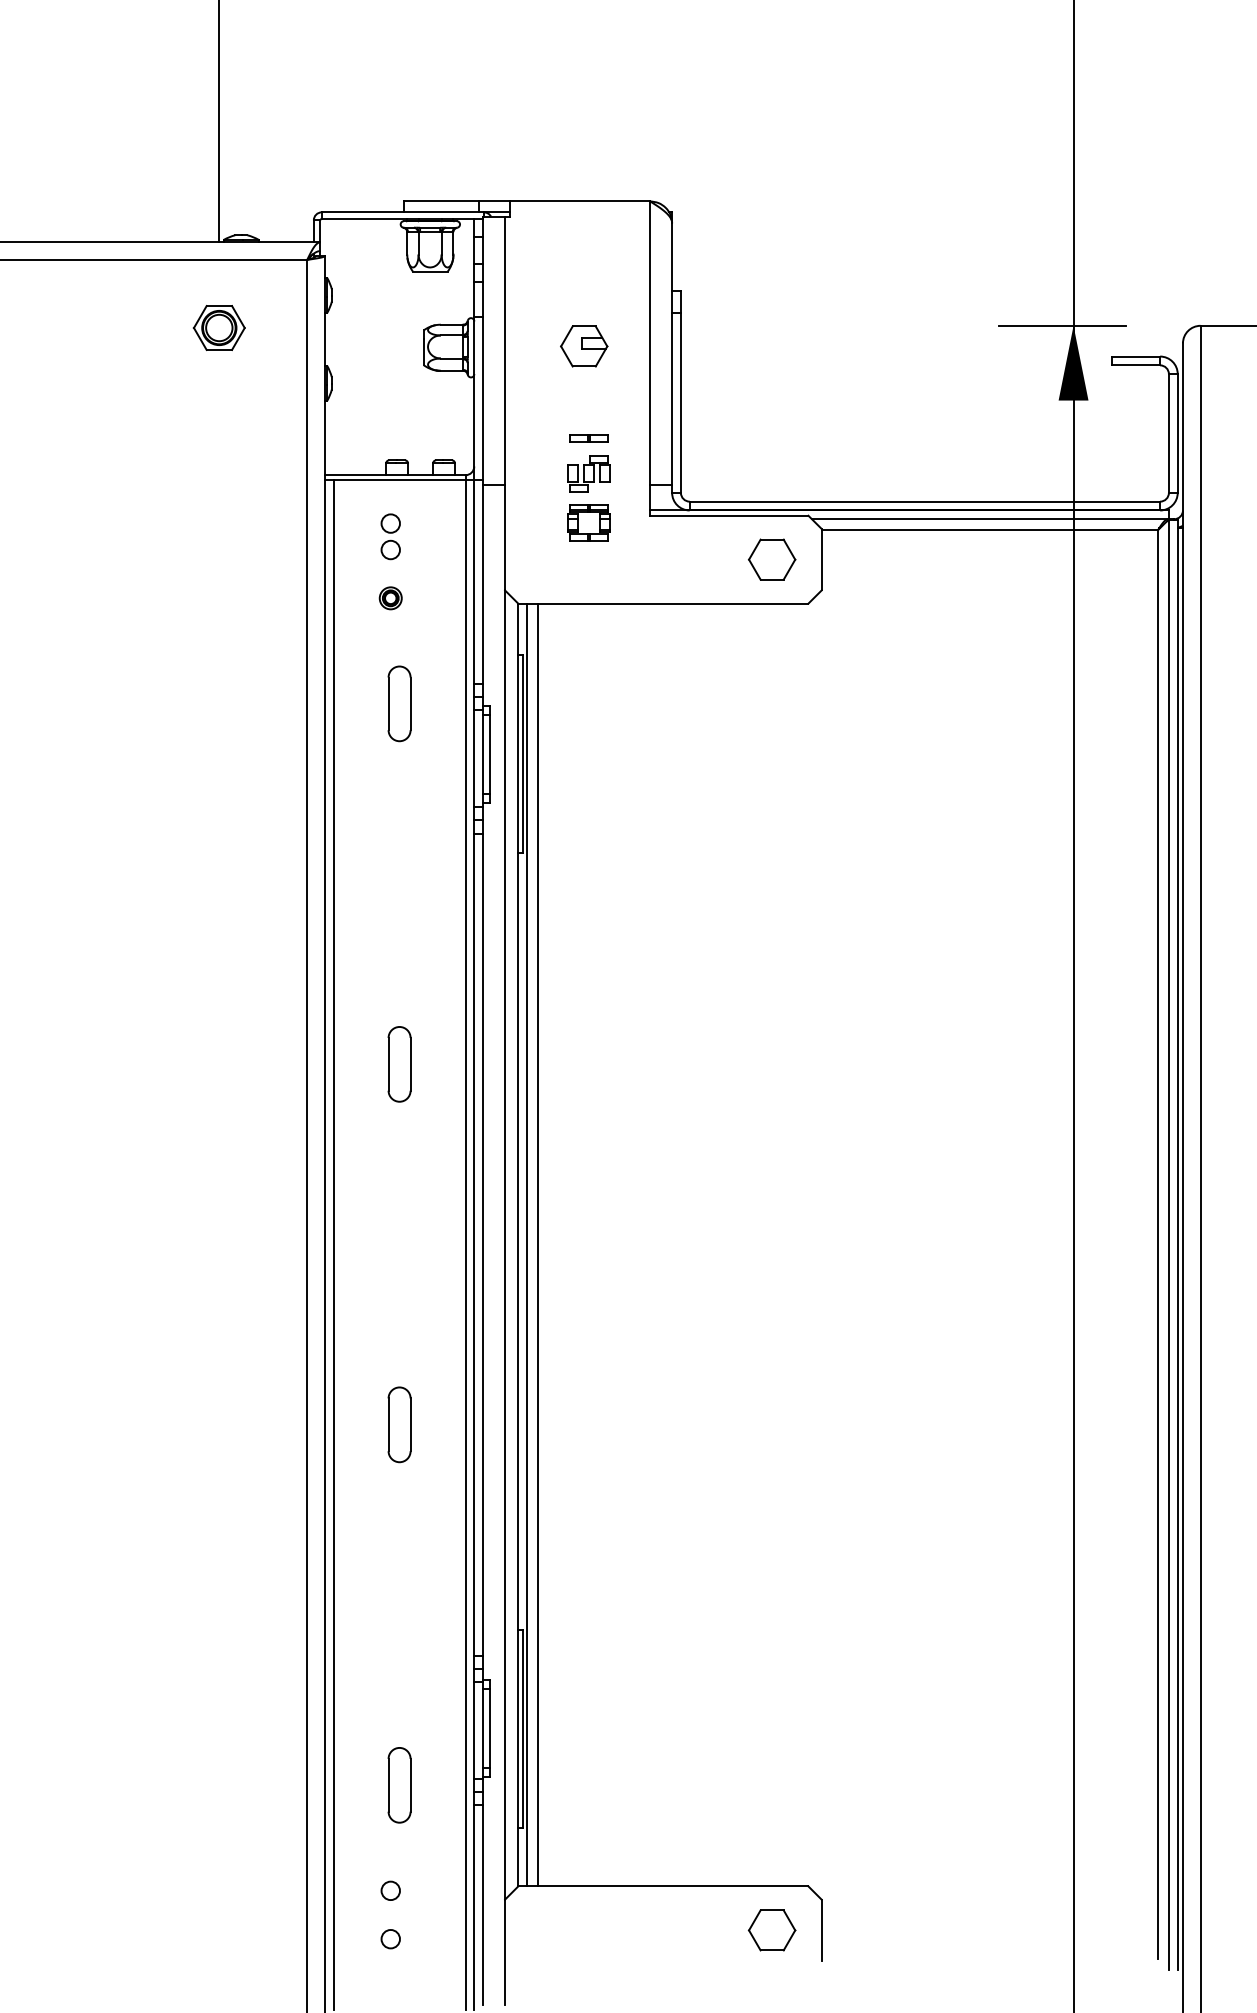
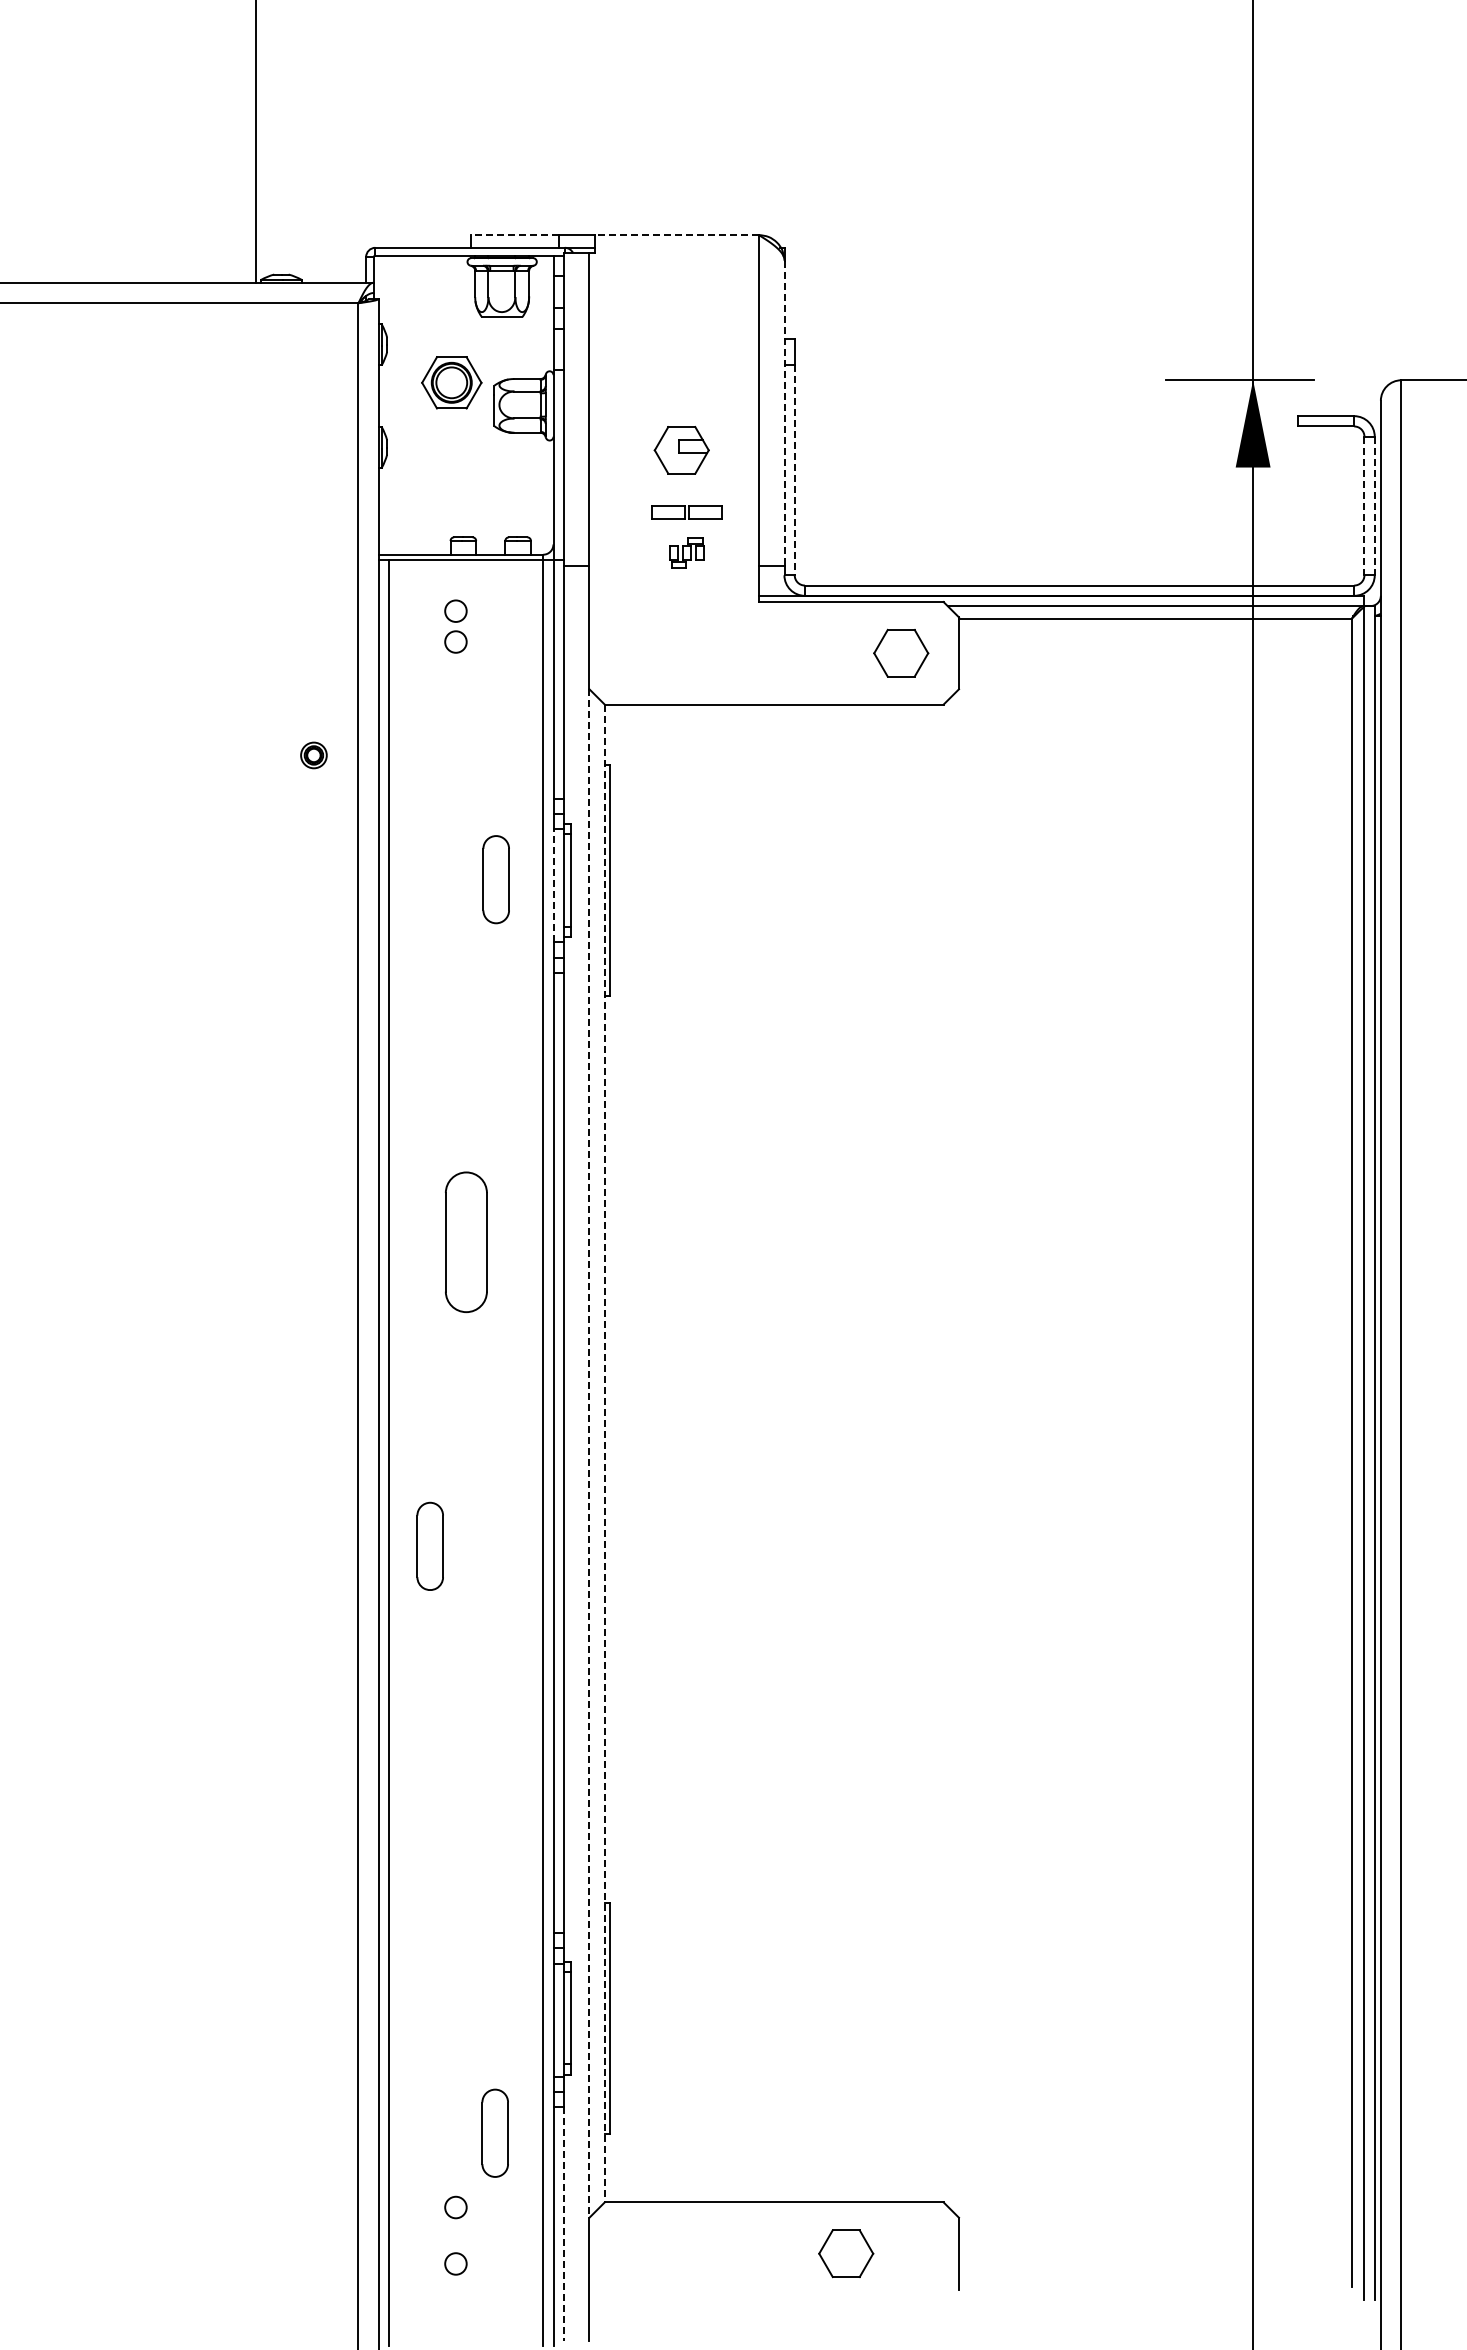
line: (440, 201) -> (514, 235), solid -> dashed
line: (579, 201) -> (676, 235), solid -> dashed
part: (219, 327) -> (451, 382), moved
part: (583, 346) -> (681, 450), moved
line: (672, 354) -> (784, 413), solid -> dashed
line: (680, 403) -> (794, 470), solid -> dashed
line: (1168, 433) -> (1364, 506), solid -> dashed
line: (1177, 433) -> (1374, 506), solid -> dashed
part: (588, 438) -> (686, 511), size x1.6
part: (589, 473) -> (687, 552), size x0.7
part: (588, 512) -> (686, 598), removed
part: (390, 598) -> (313, 755), moved
part: (398, 703) -> (495, 879), moved
line: (474, 758) -> (553, 885), solid -> dashed
part: (398, 1064) -> (465, 1242), size x1.6
line: (505, 1245) -> (589, 1454), solid -> dashed
line: (518, 1245) -> (604, 1453), solid -> dashed
line: (527, 1245) -> (615, 1453), removed
line: (537, 1245) -> (627, 1453), removed
part: (398, 1424) -> (429, 1545), moved
part: (398, 1784) -> (494, 2132), moved
line: (482, 1905) -> (563, 2224), solid -> dashed
part: (772, 1930) -> (846, 2253), moved

